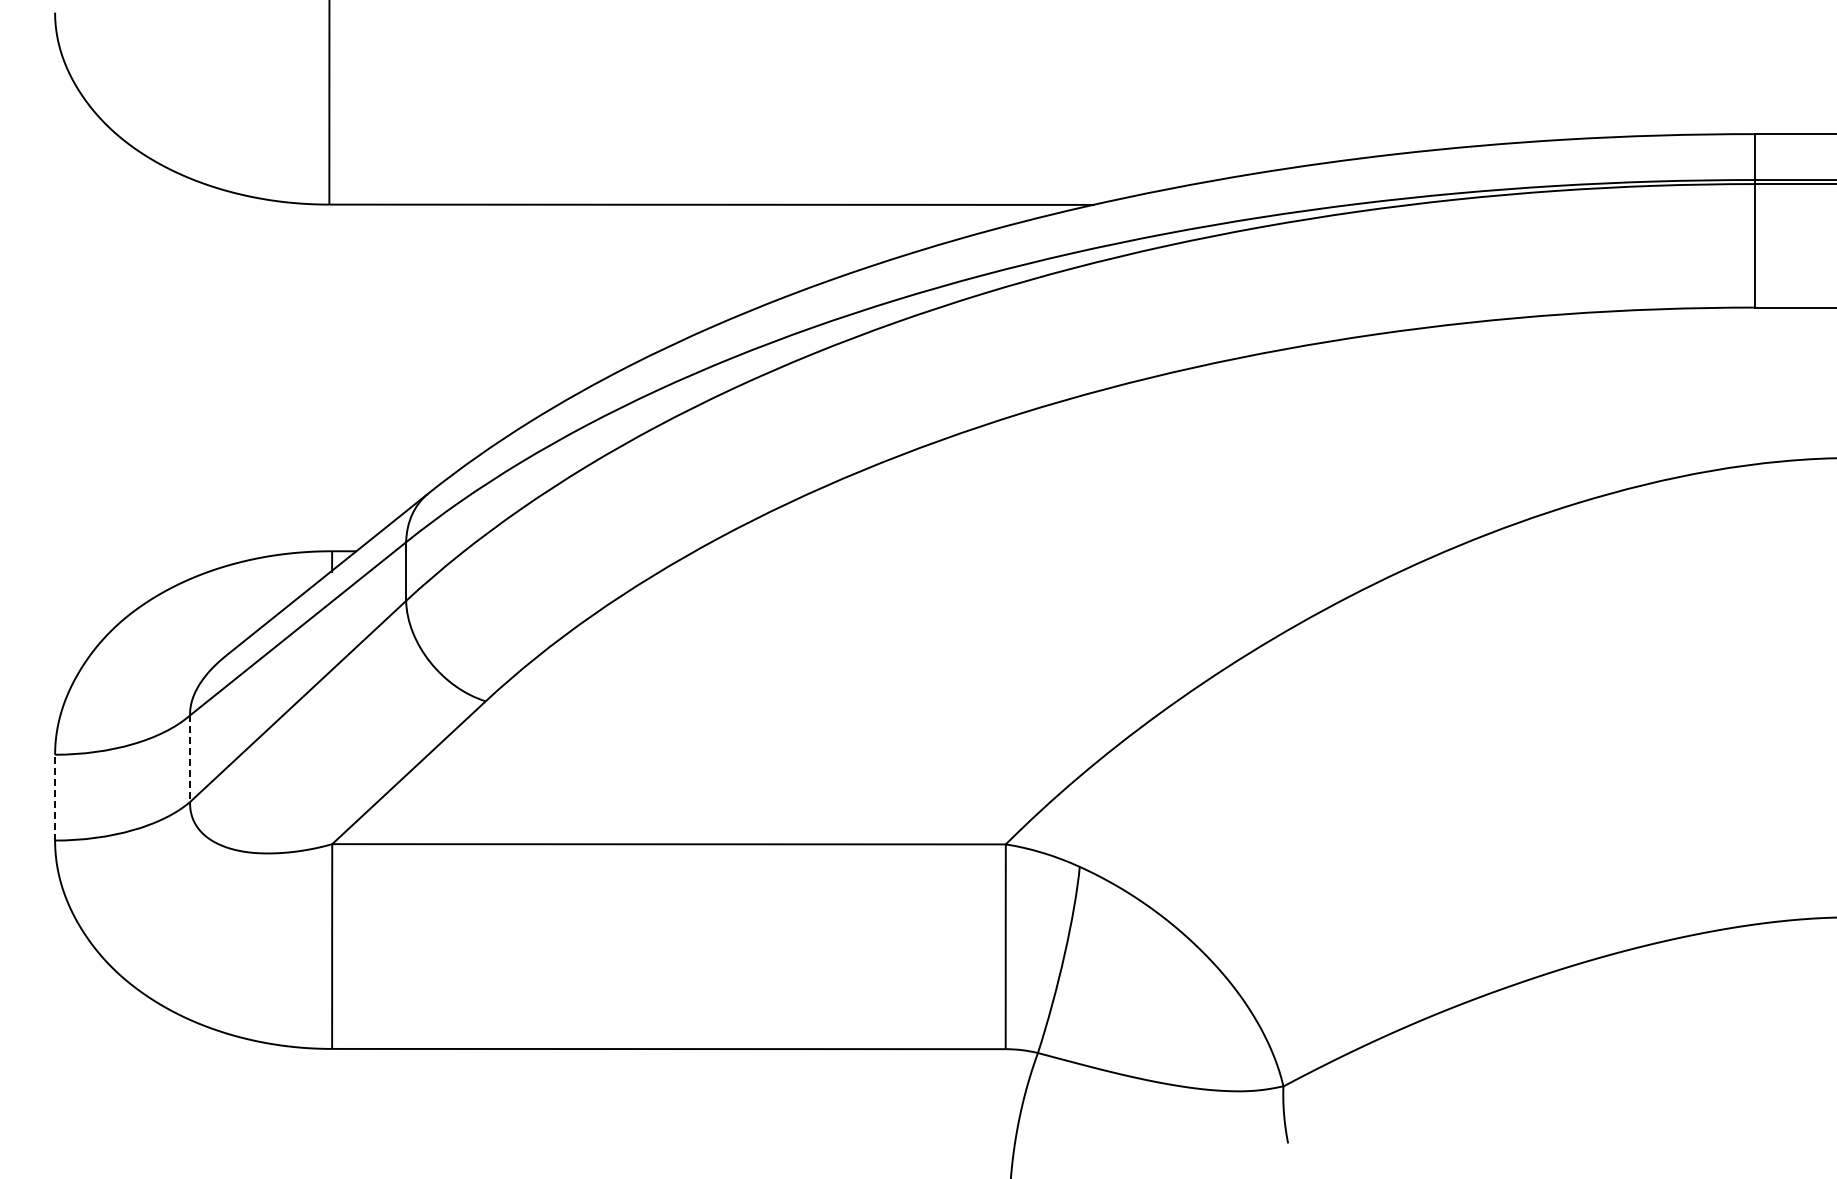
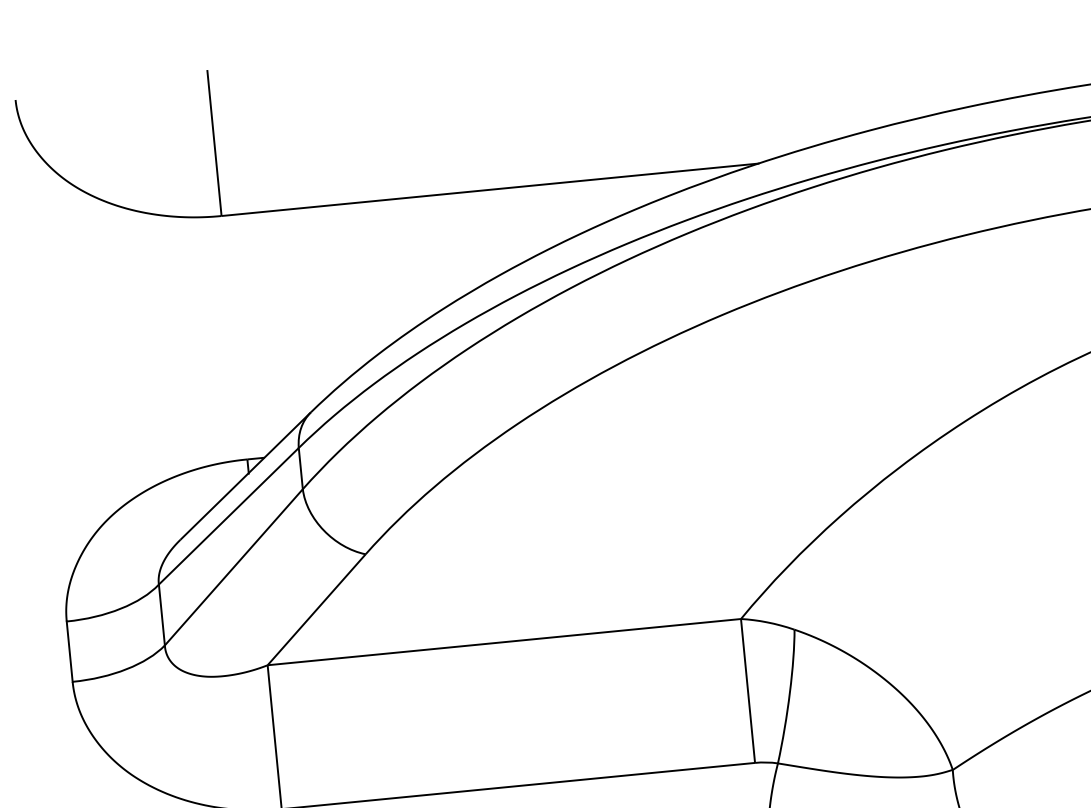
line: (190, 759) -> (162, 615), dashed -> solid
line: (55, 797) -> (69, 651), dashed -> solid

